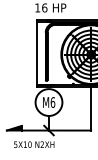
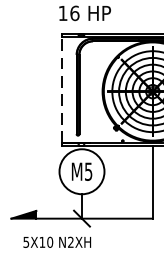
line: (36, 53) -> (61, 89), solid -> dashed
text: (52, 102) -> (87, 171), M6 -> M5

